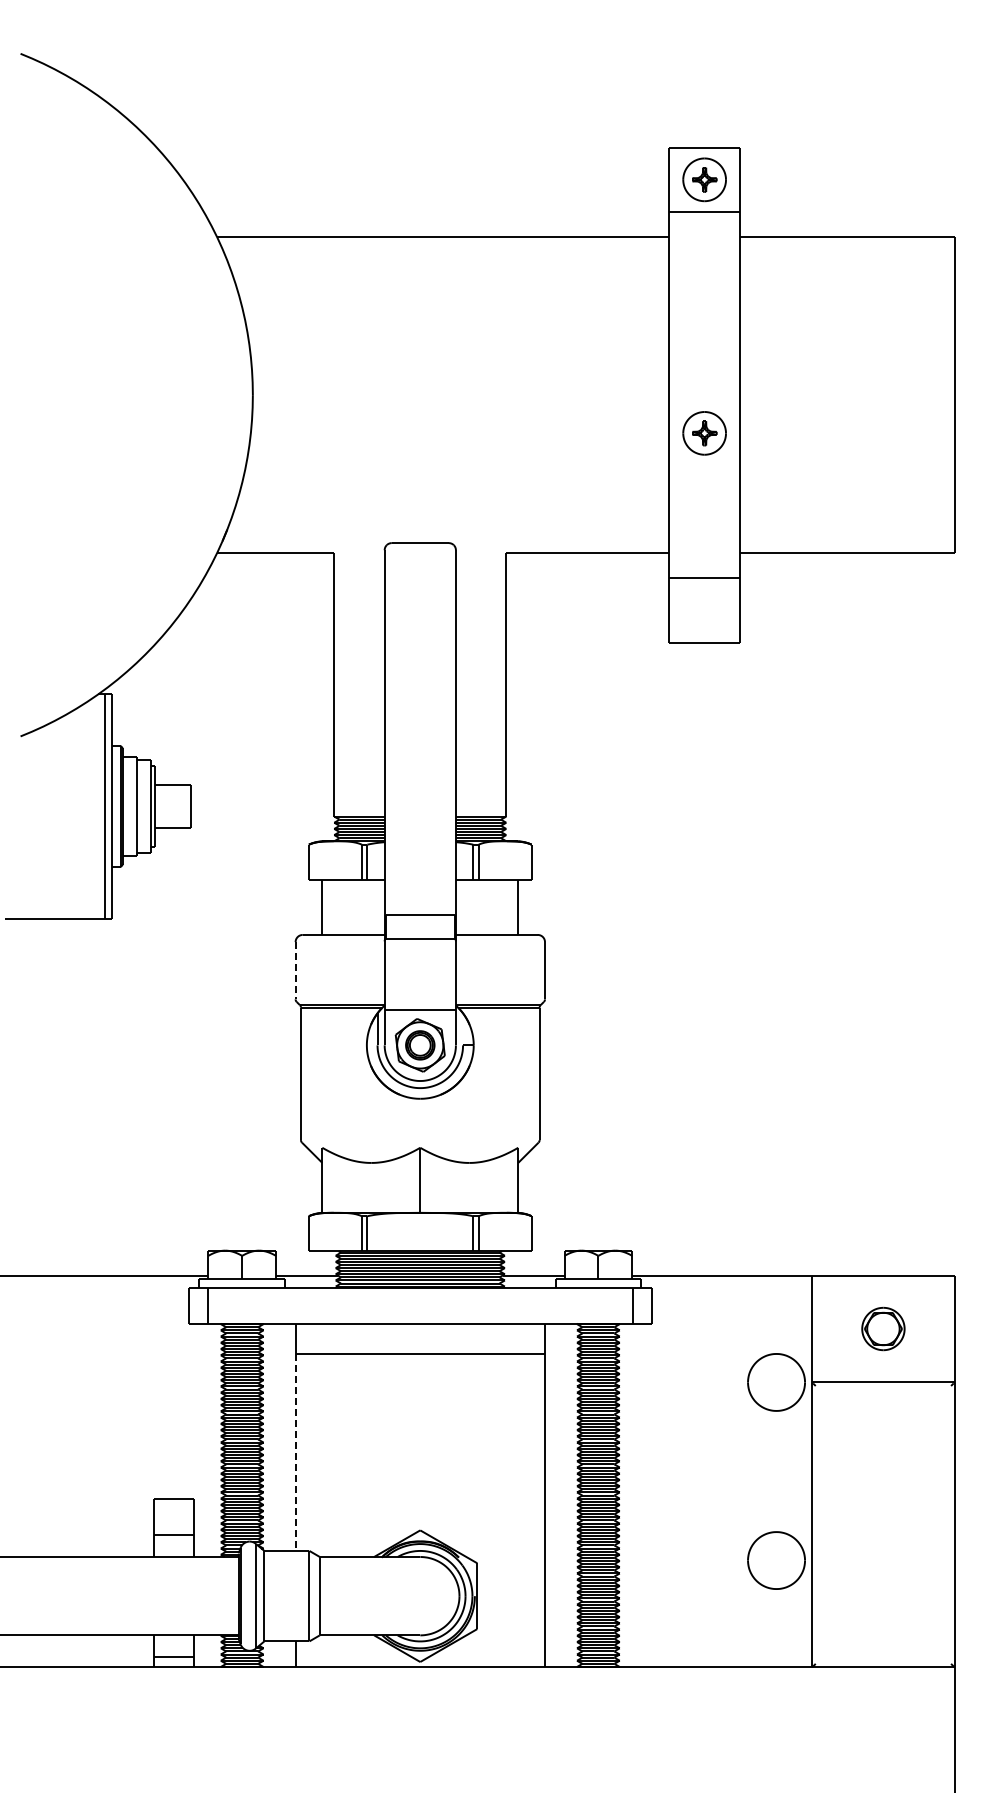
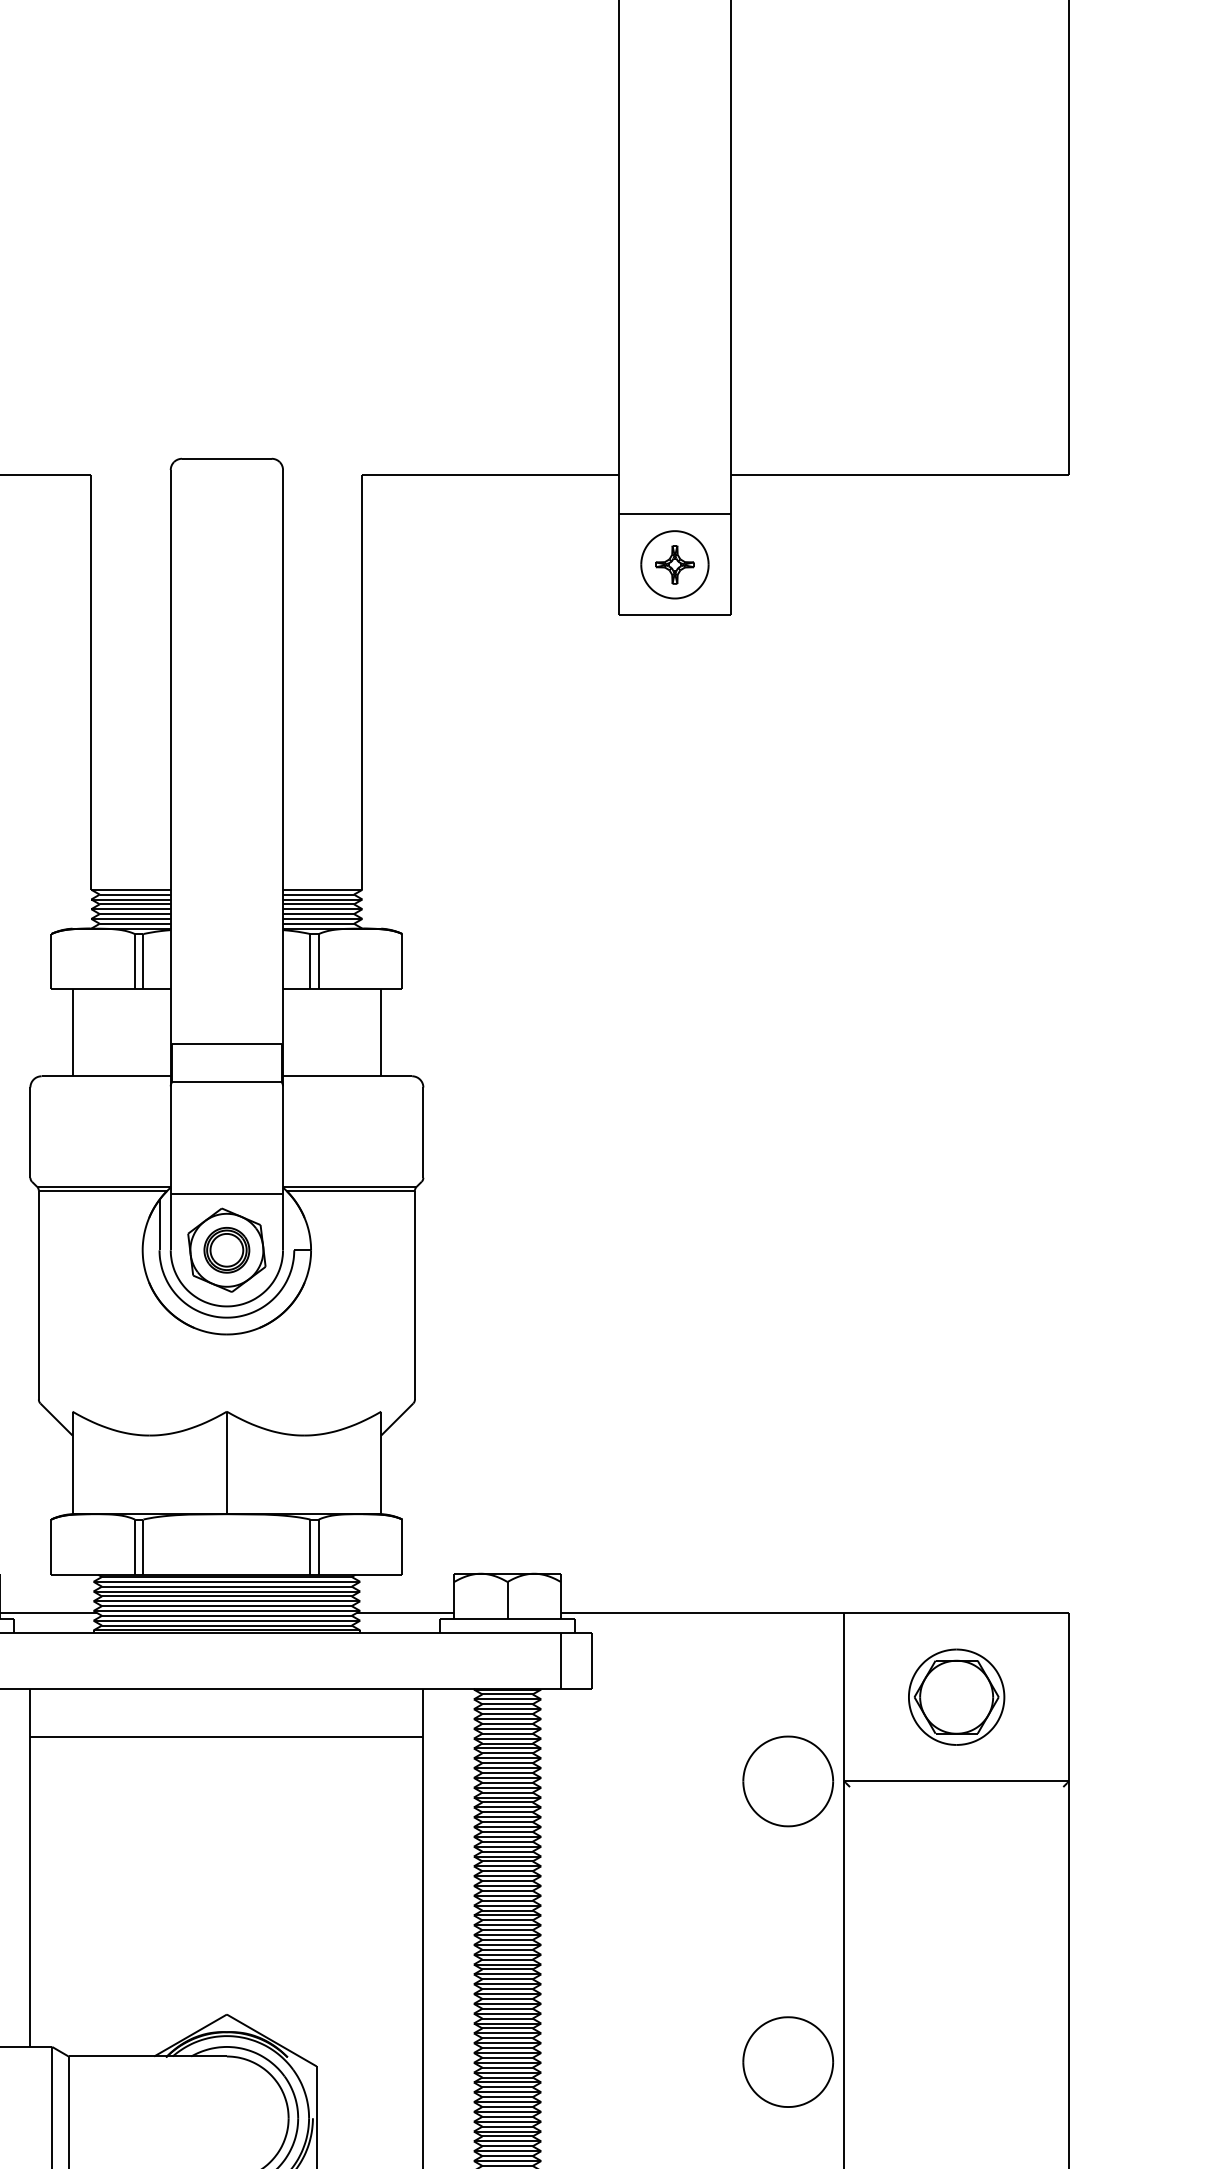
part: (704, 433) -> (674, 565), moved
line: (295, 970) -> (30, 1132), dashed -> solid
part: (883, 1328) -> (956, 1696), size x1.43
line: (295, 1452) -> (30, 1891), dashed -> solid

